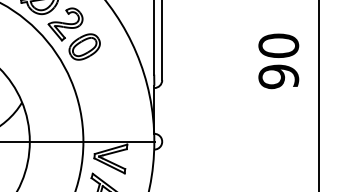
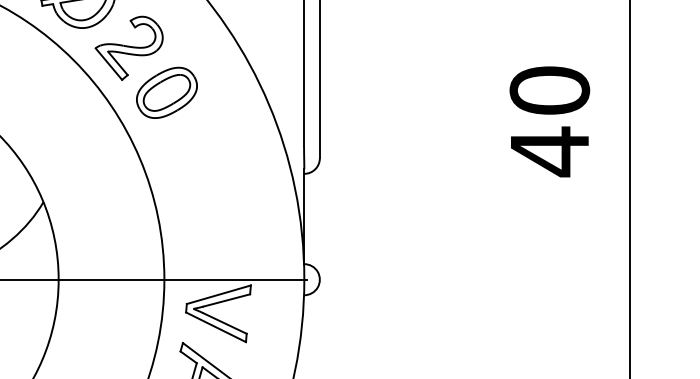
text: (278, 76) -> (549, 151), 90 -> 40

